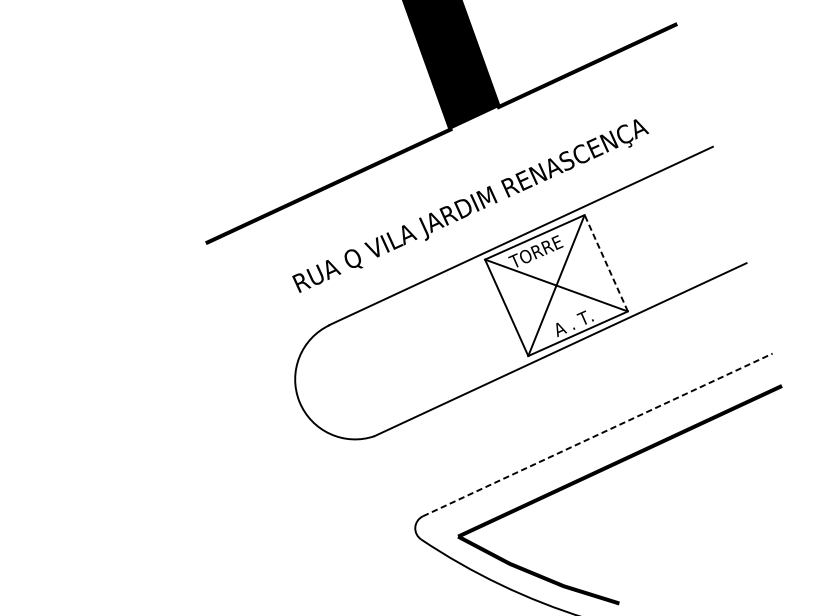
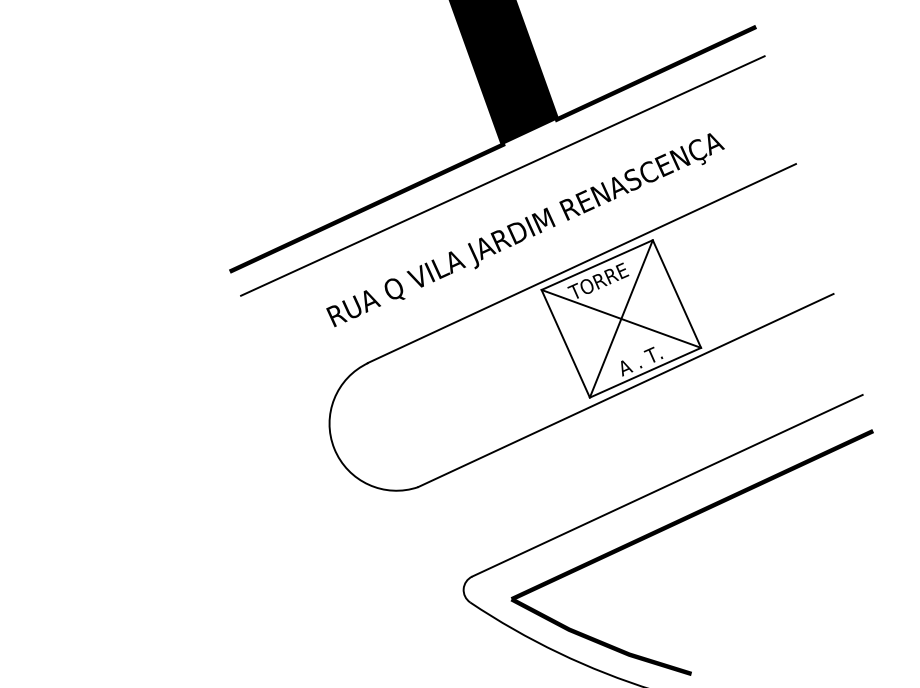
line: (450, 157) -> (502, 175), added
line: (605, 263) -> (676, 294), dashed -> solid
line: (597, 434) -> (667, 485), dashed -> solid

